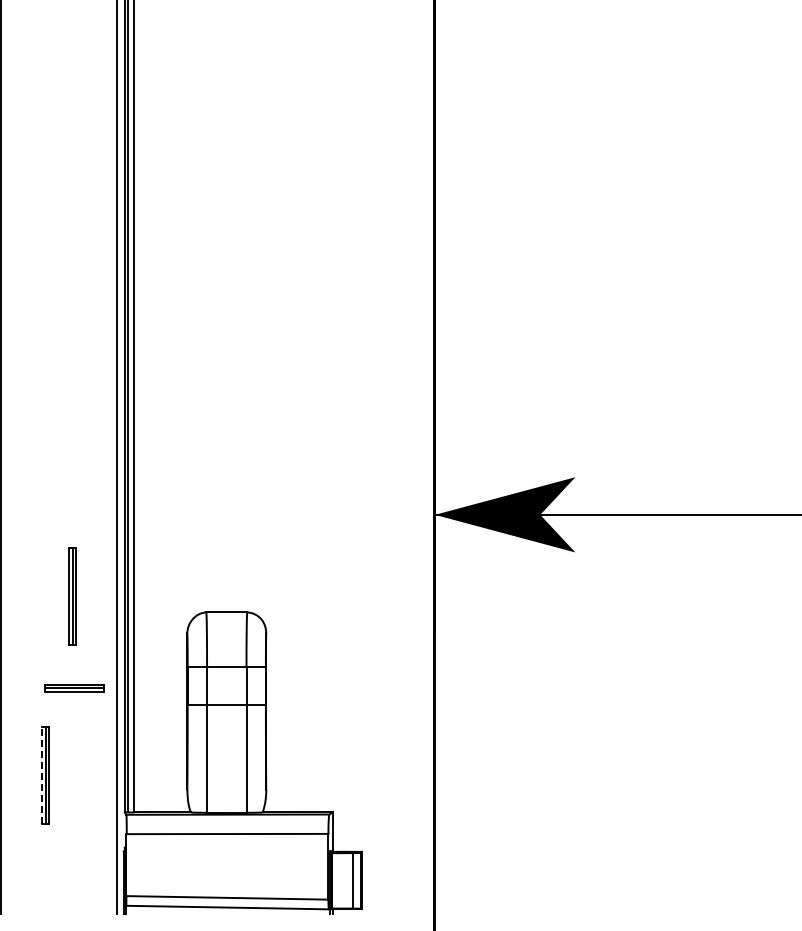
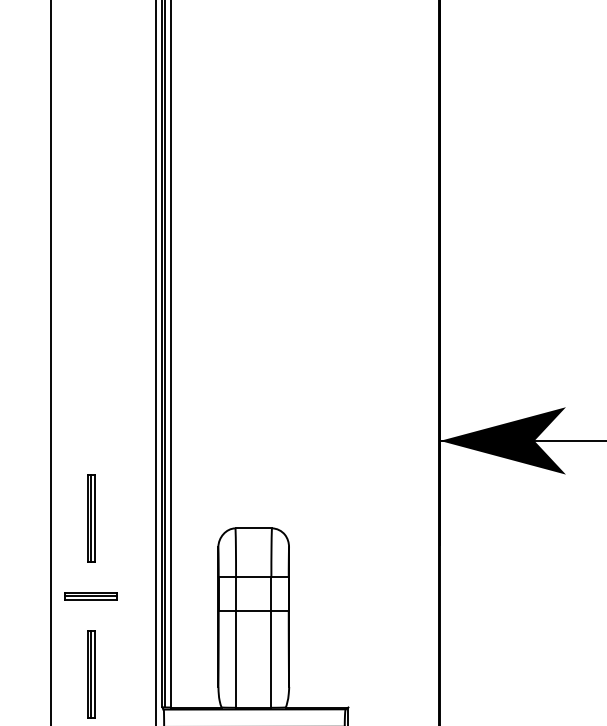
part: (72, 596) -> (91, 518), moved
part: (74, 688) -> (91, 596), moved
line: (41, 775) -> (87, 674), dashed -> solid

